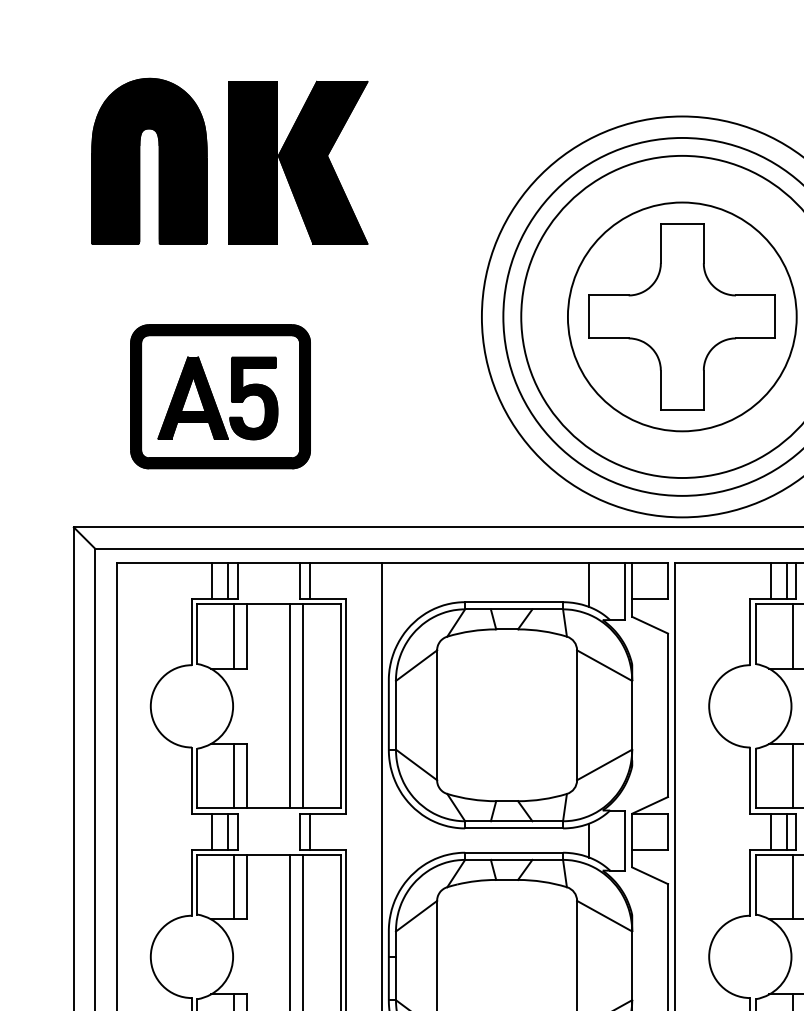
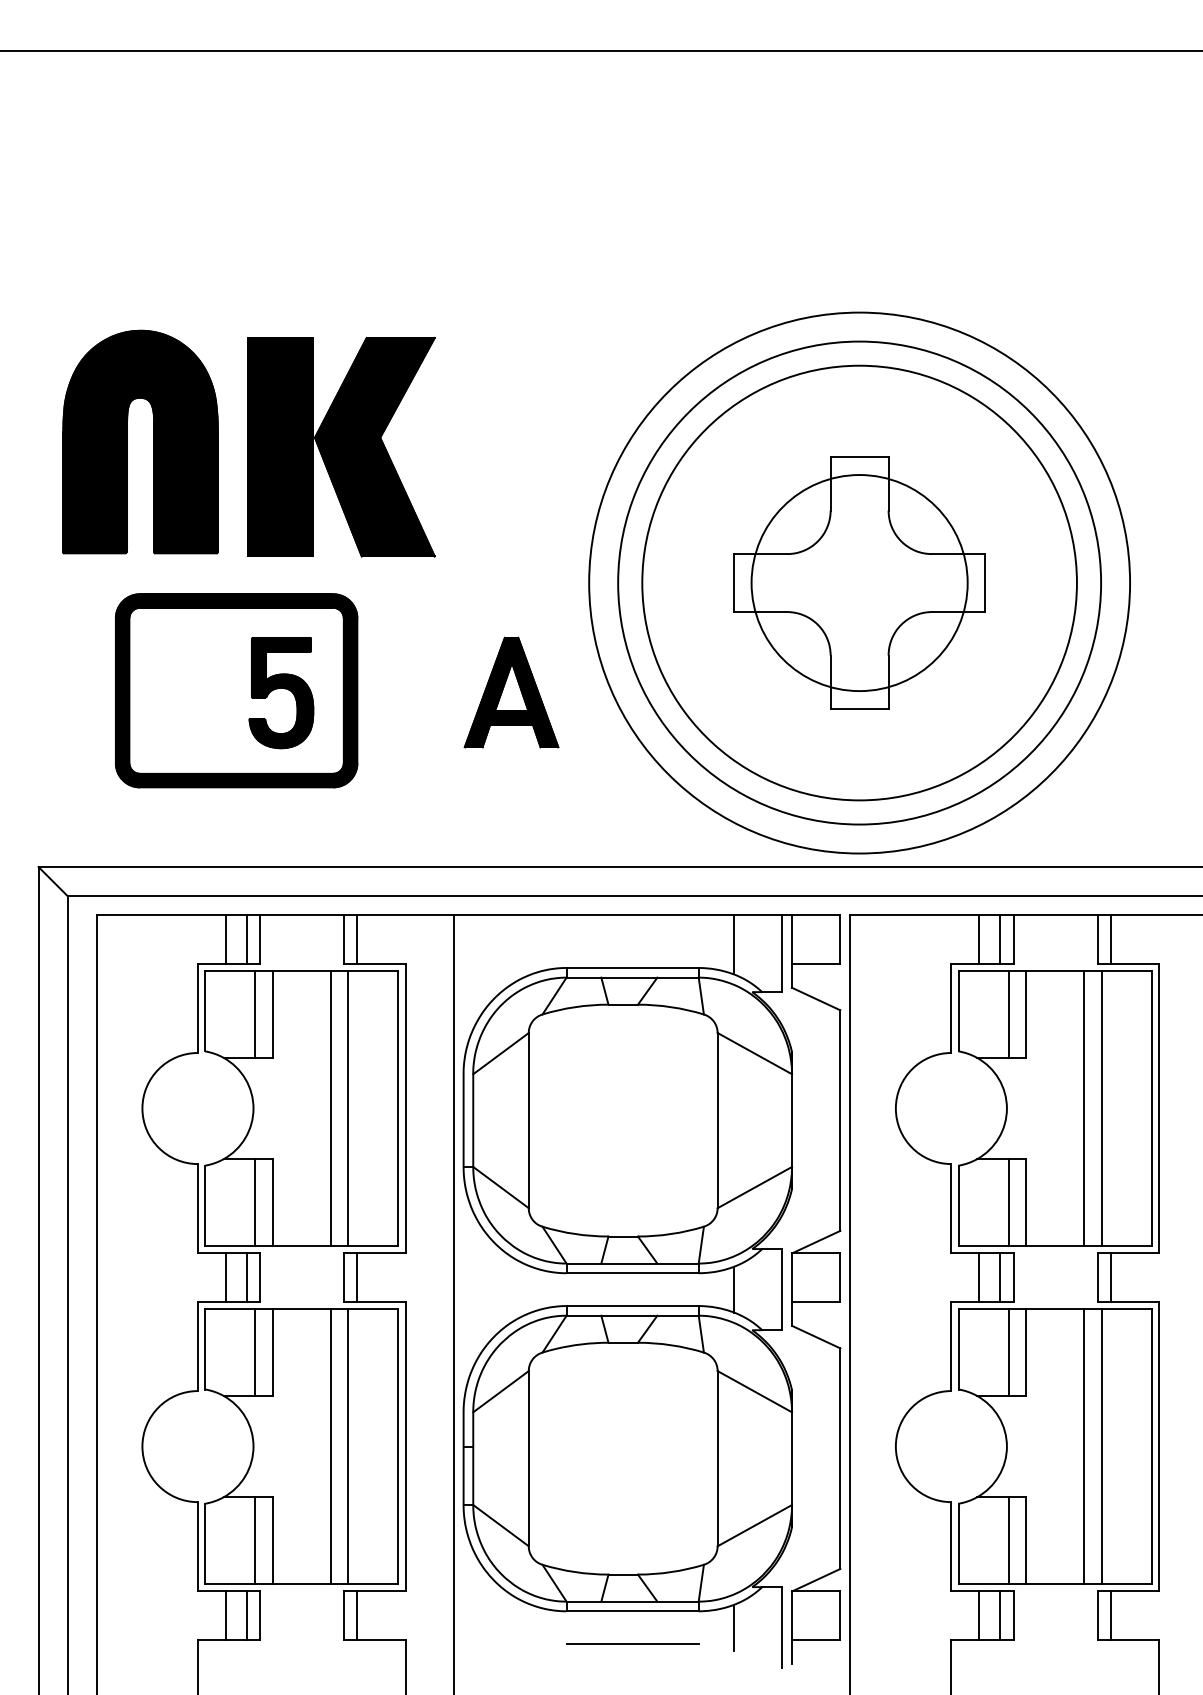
part: (139, 160) -> (127, 441), moved
part: (298, 162) -> (341, 446), moved
circle: (682, 316) -> (859, 582), size x0.7
part: (193, 398) -> (511, 692), moved

